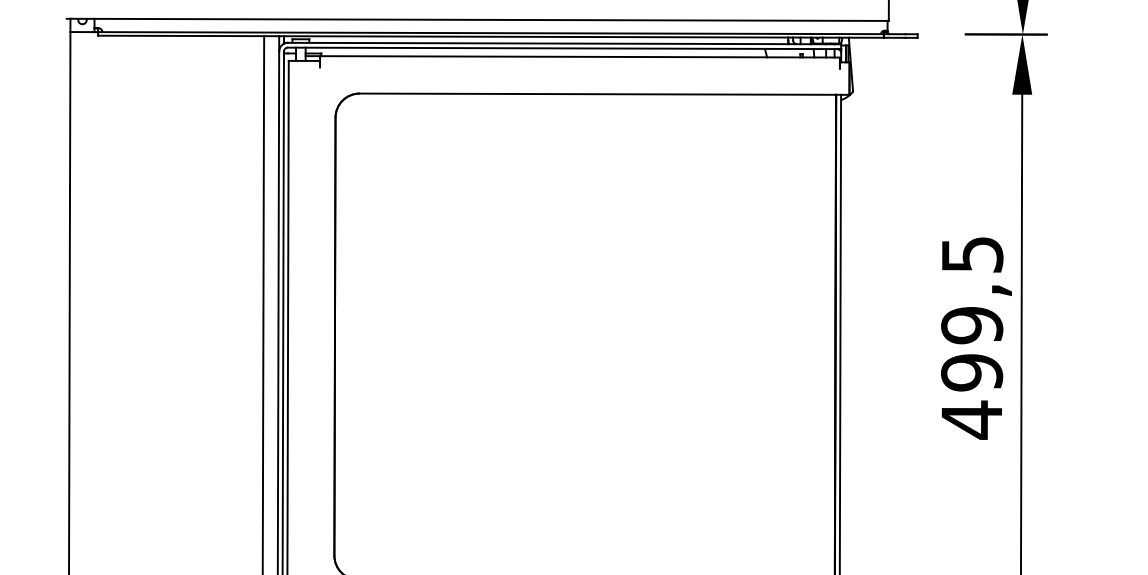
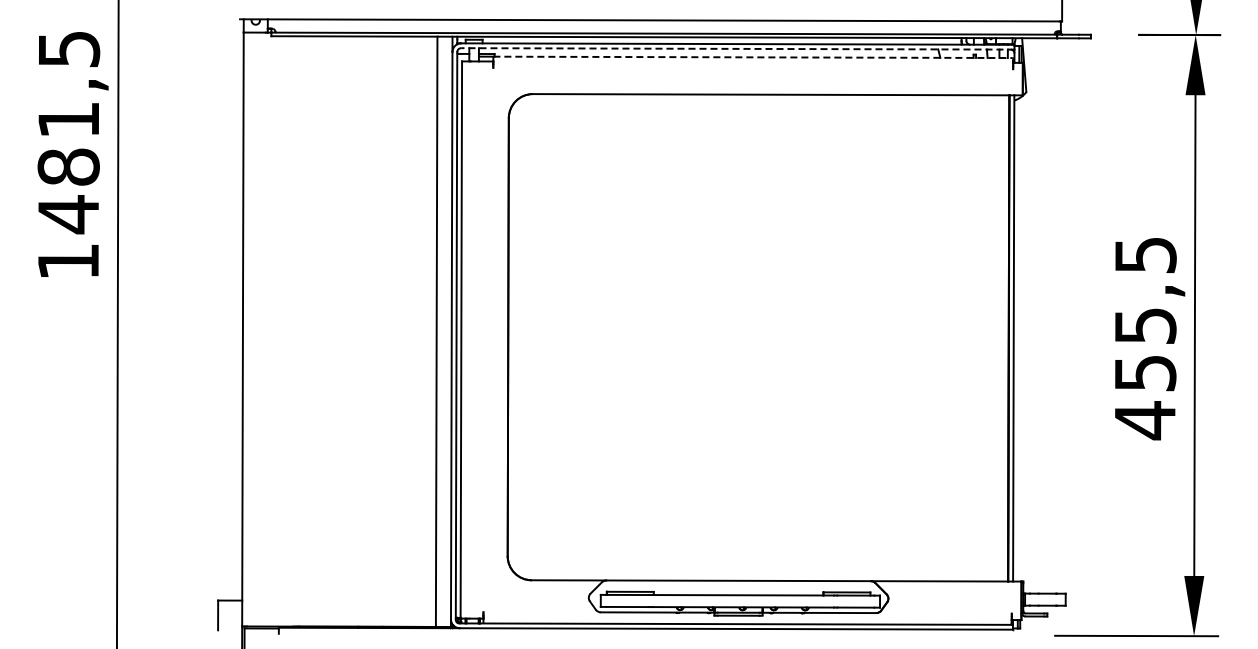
line: (564, 47) -> (737, 48), solid -> dashed
line: (580, 56) -> (753, 57), solid -> dashed
text: (972, 348) -> (1145, 349), 499,5 -> 455,5

